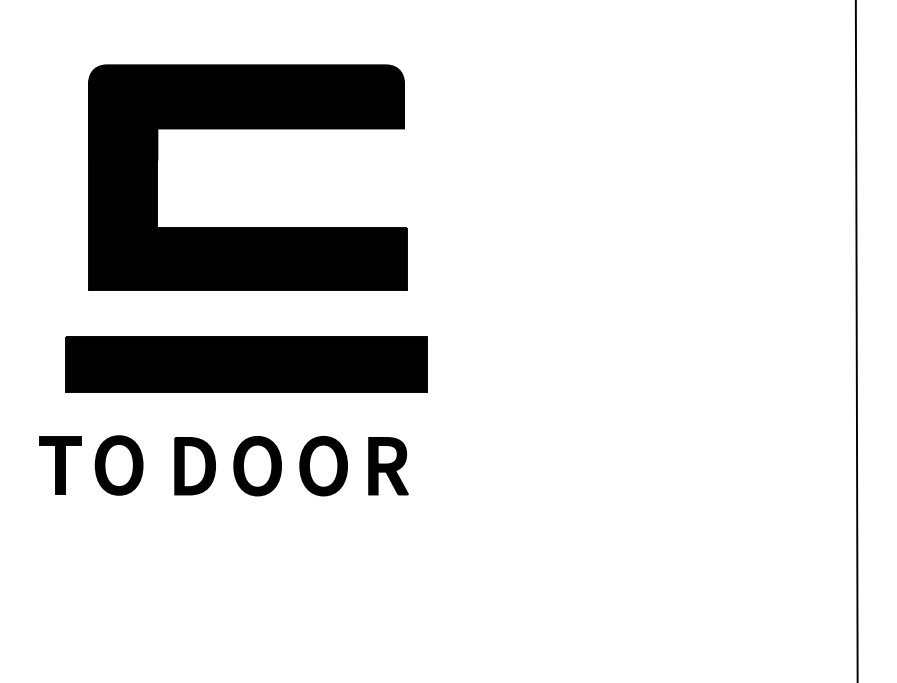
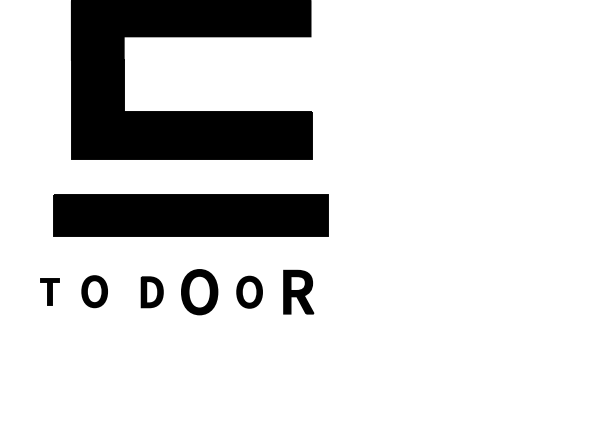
part: (60, 465) -> (50, 291), size x0.6
part: (118, 465) -> (94, 291), size x0.7
part: (194, 466) -> (151, 292), size x0.7
part: (323, 466) -> (249, 292), size x0.7

